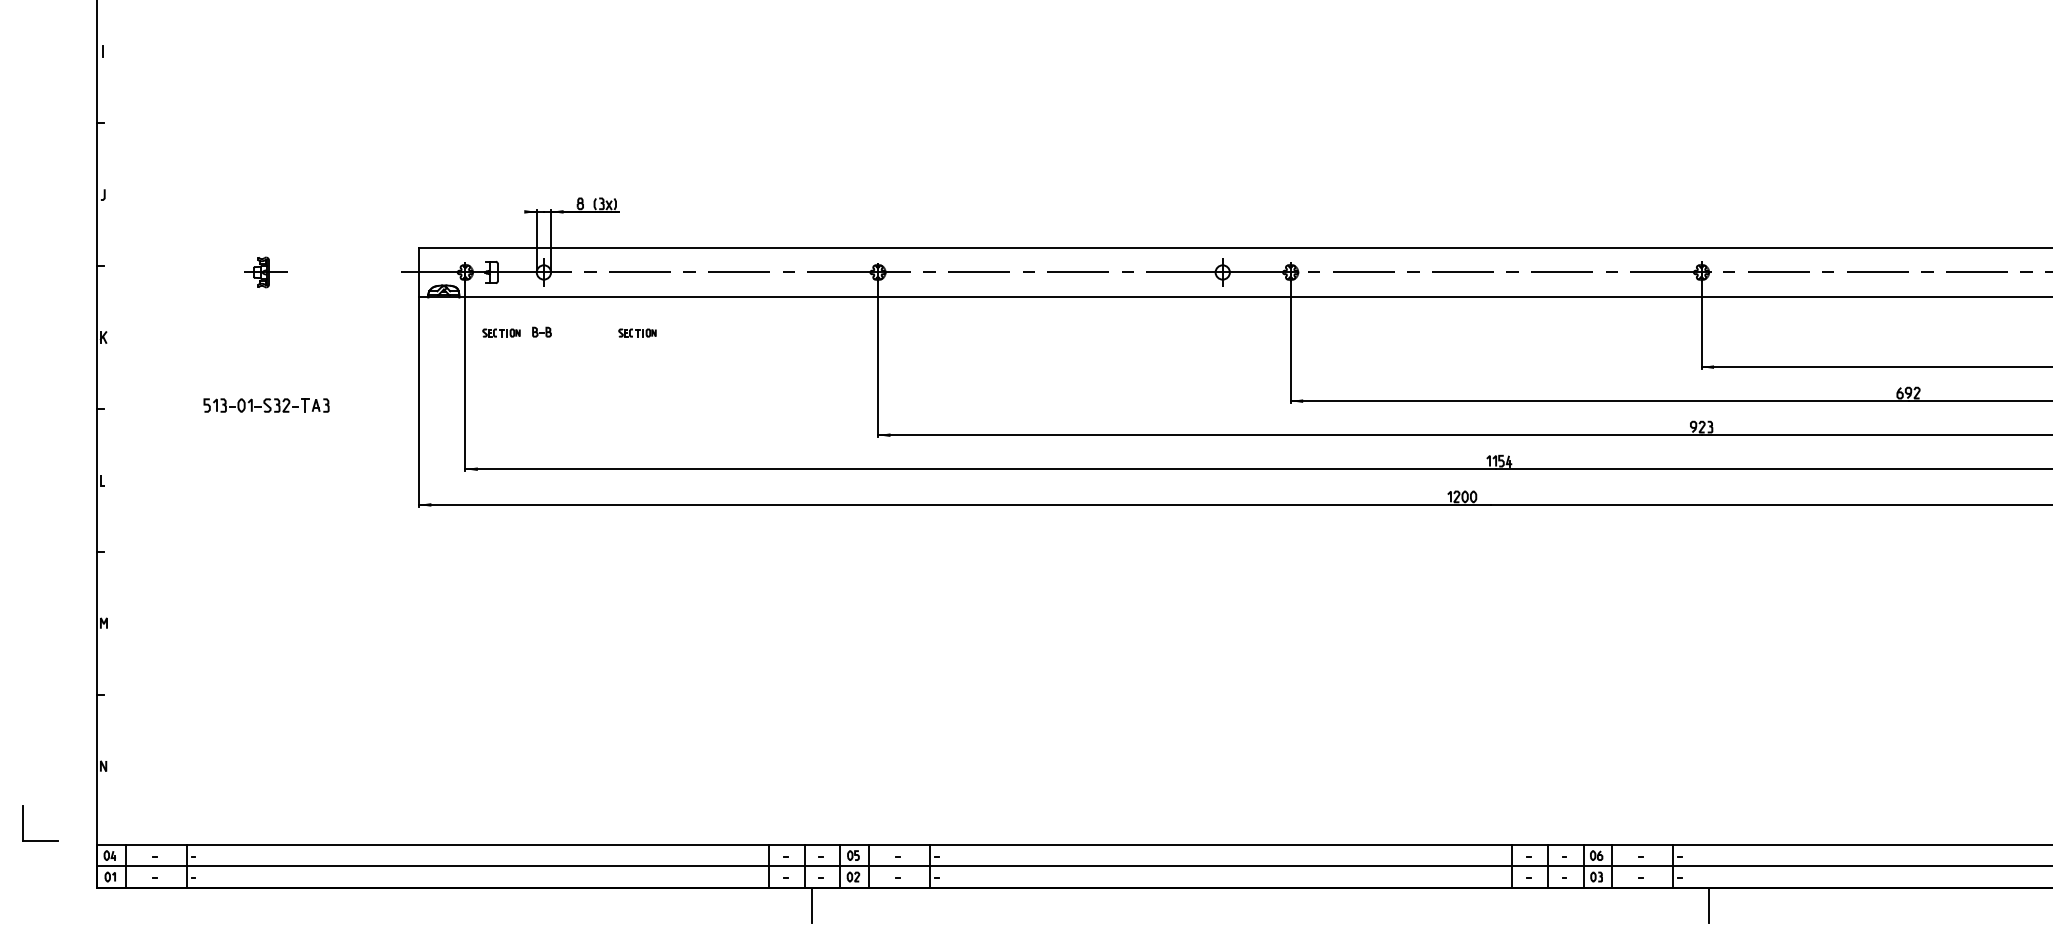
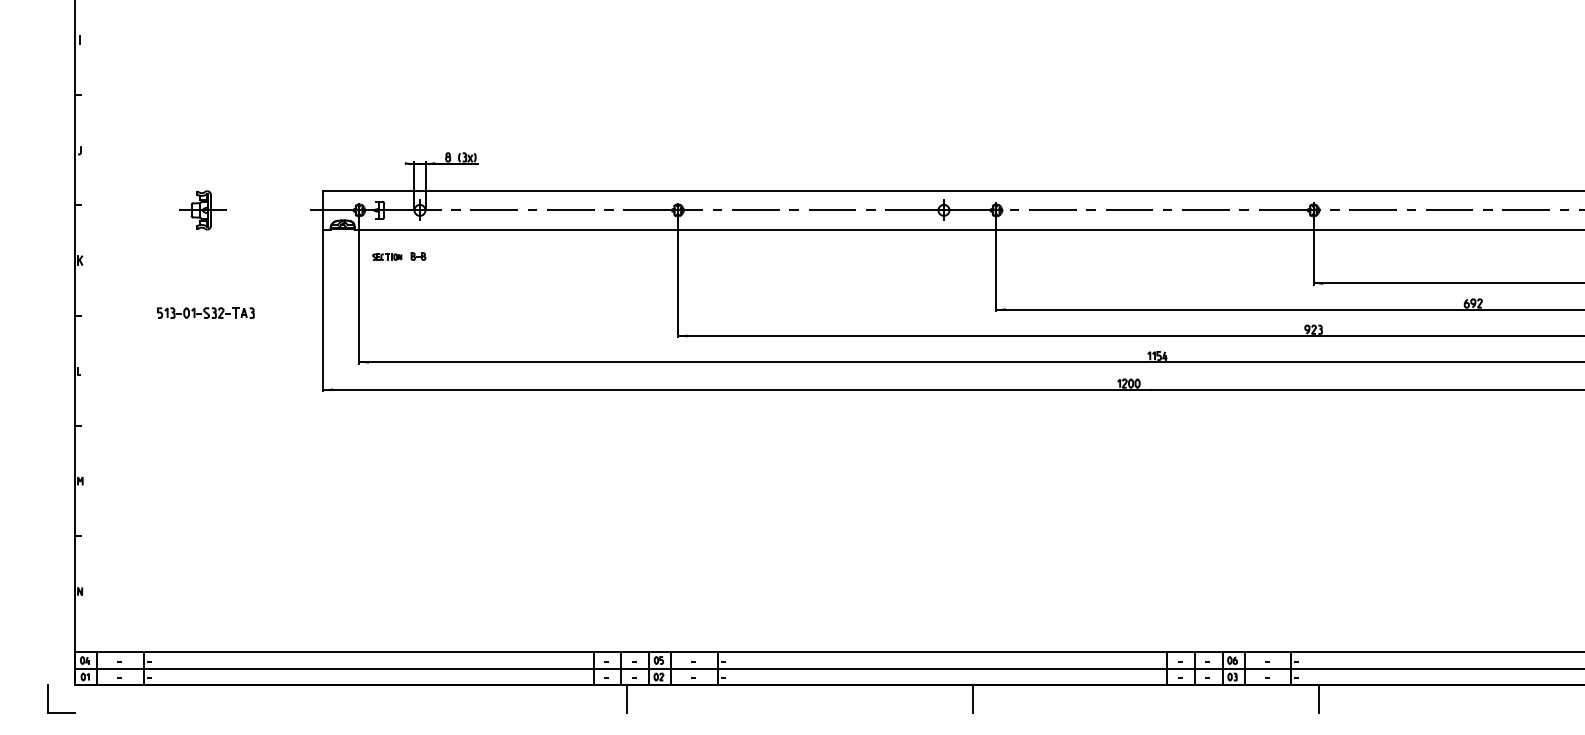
part: (262, 272) -> (202, 210), size x1.67
part: (637, 332) -> (492, 256), removed
part: (23, 823) -> (48, 699), moved
line: (1260, 905) -> (973, 699), added

